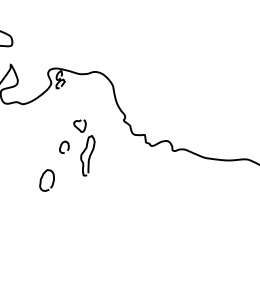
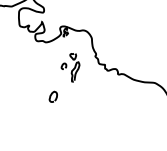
curve: (43, 180) -> (51, 96), moved

